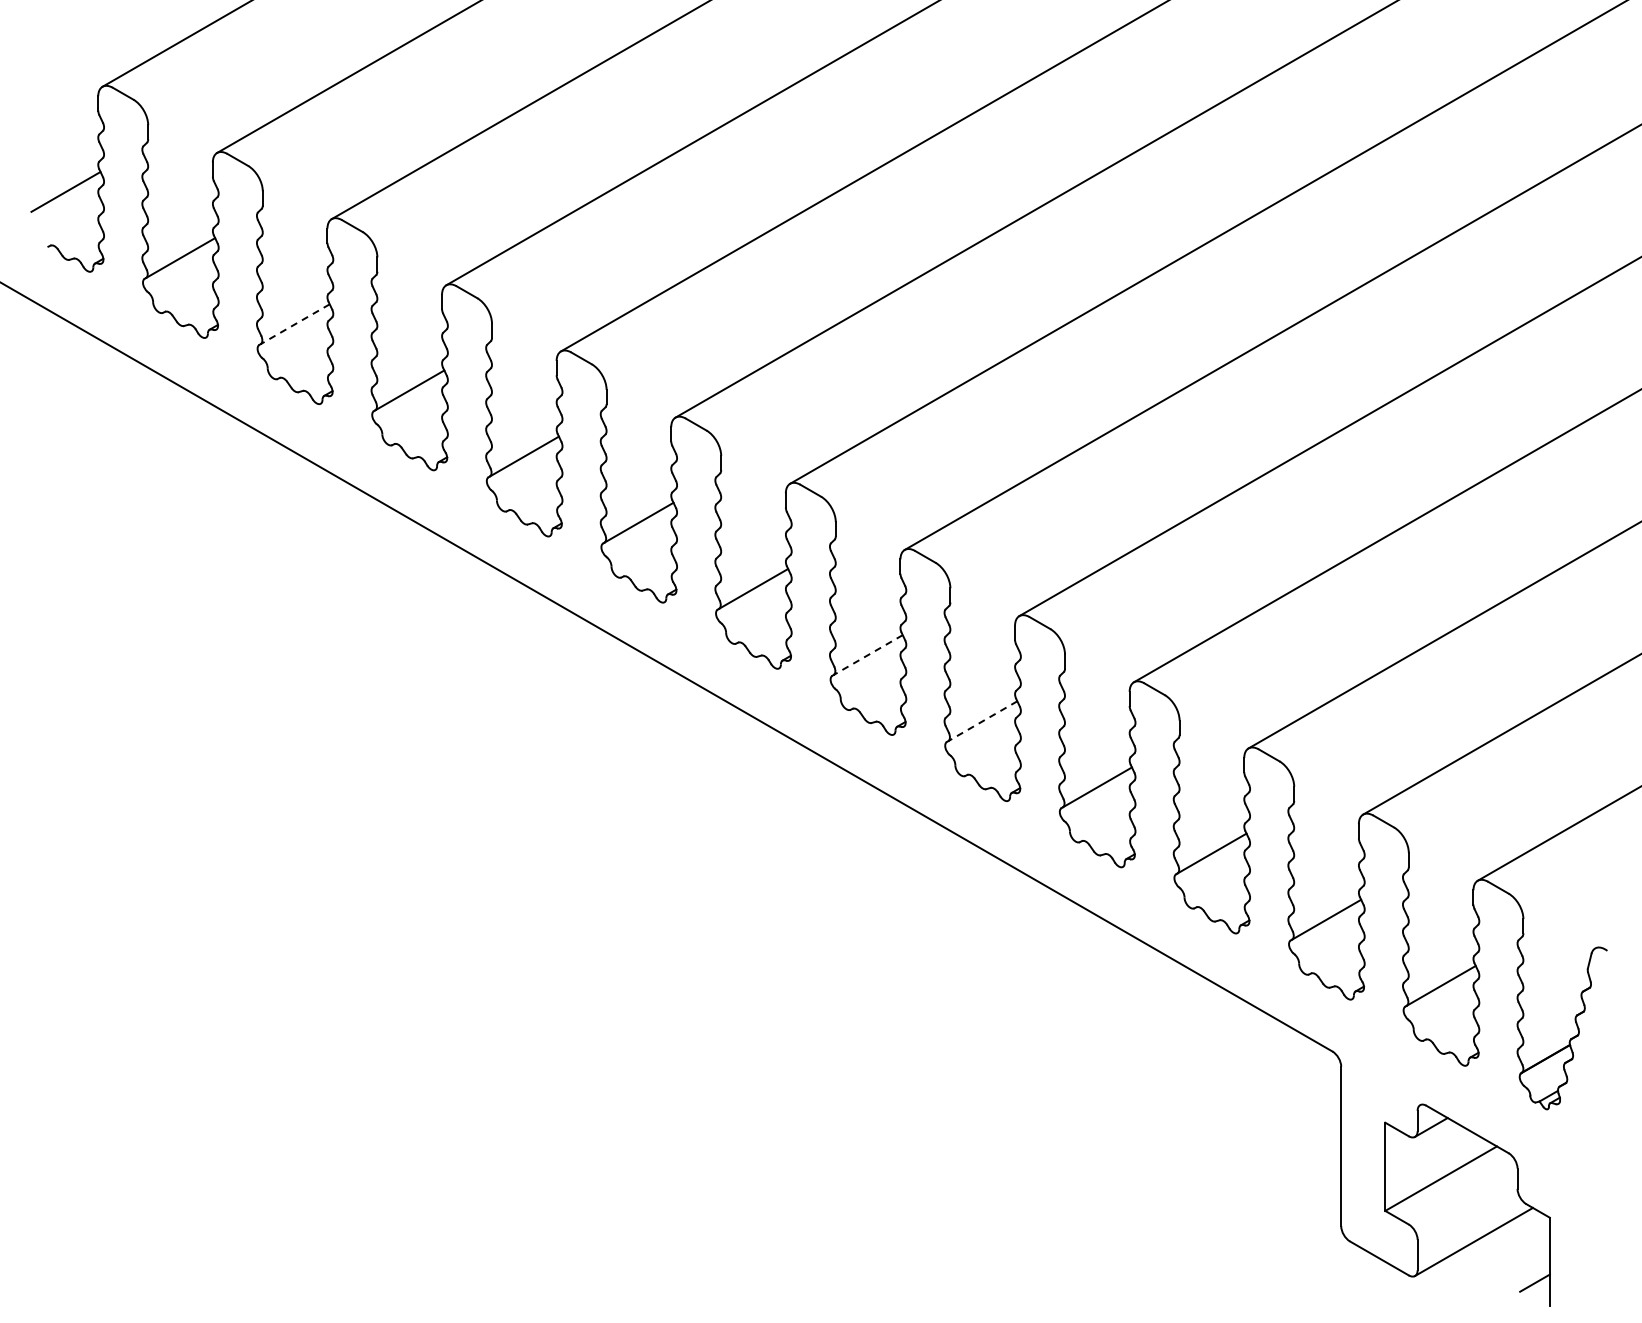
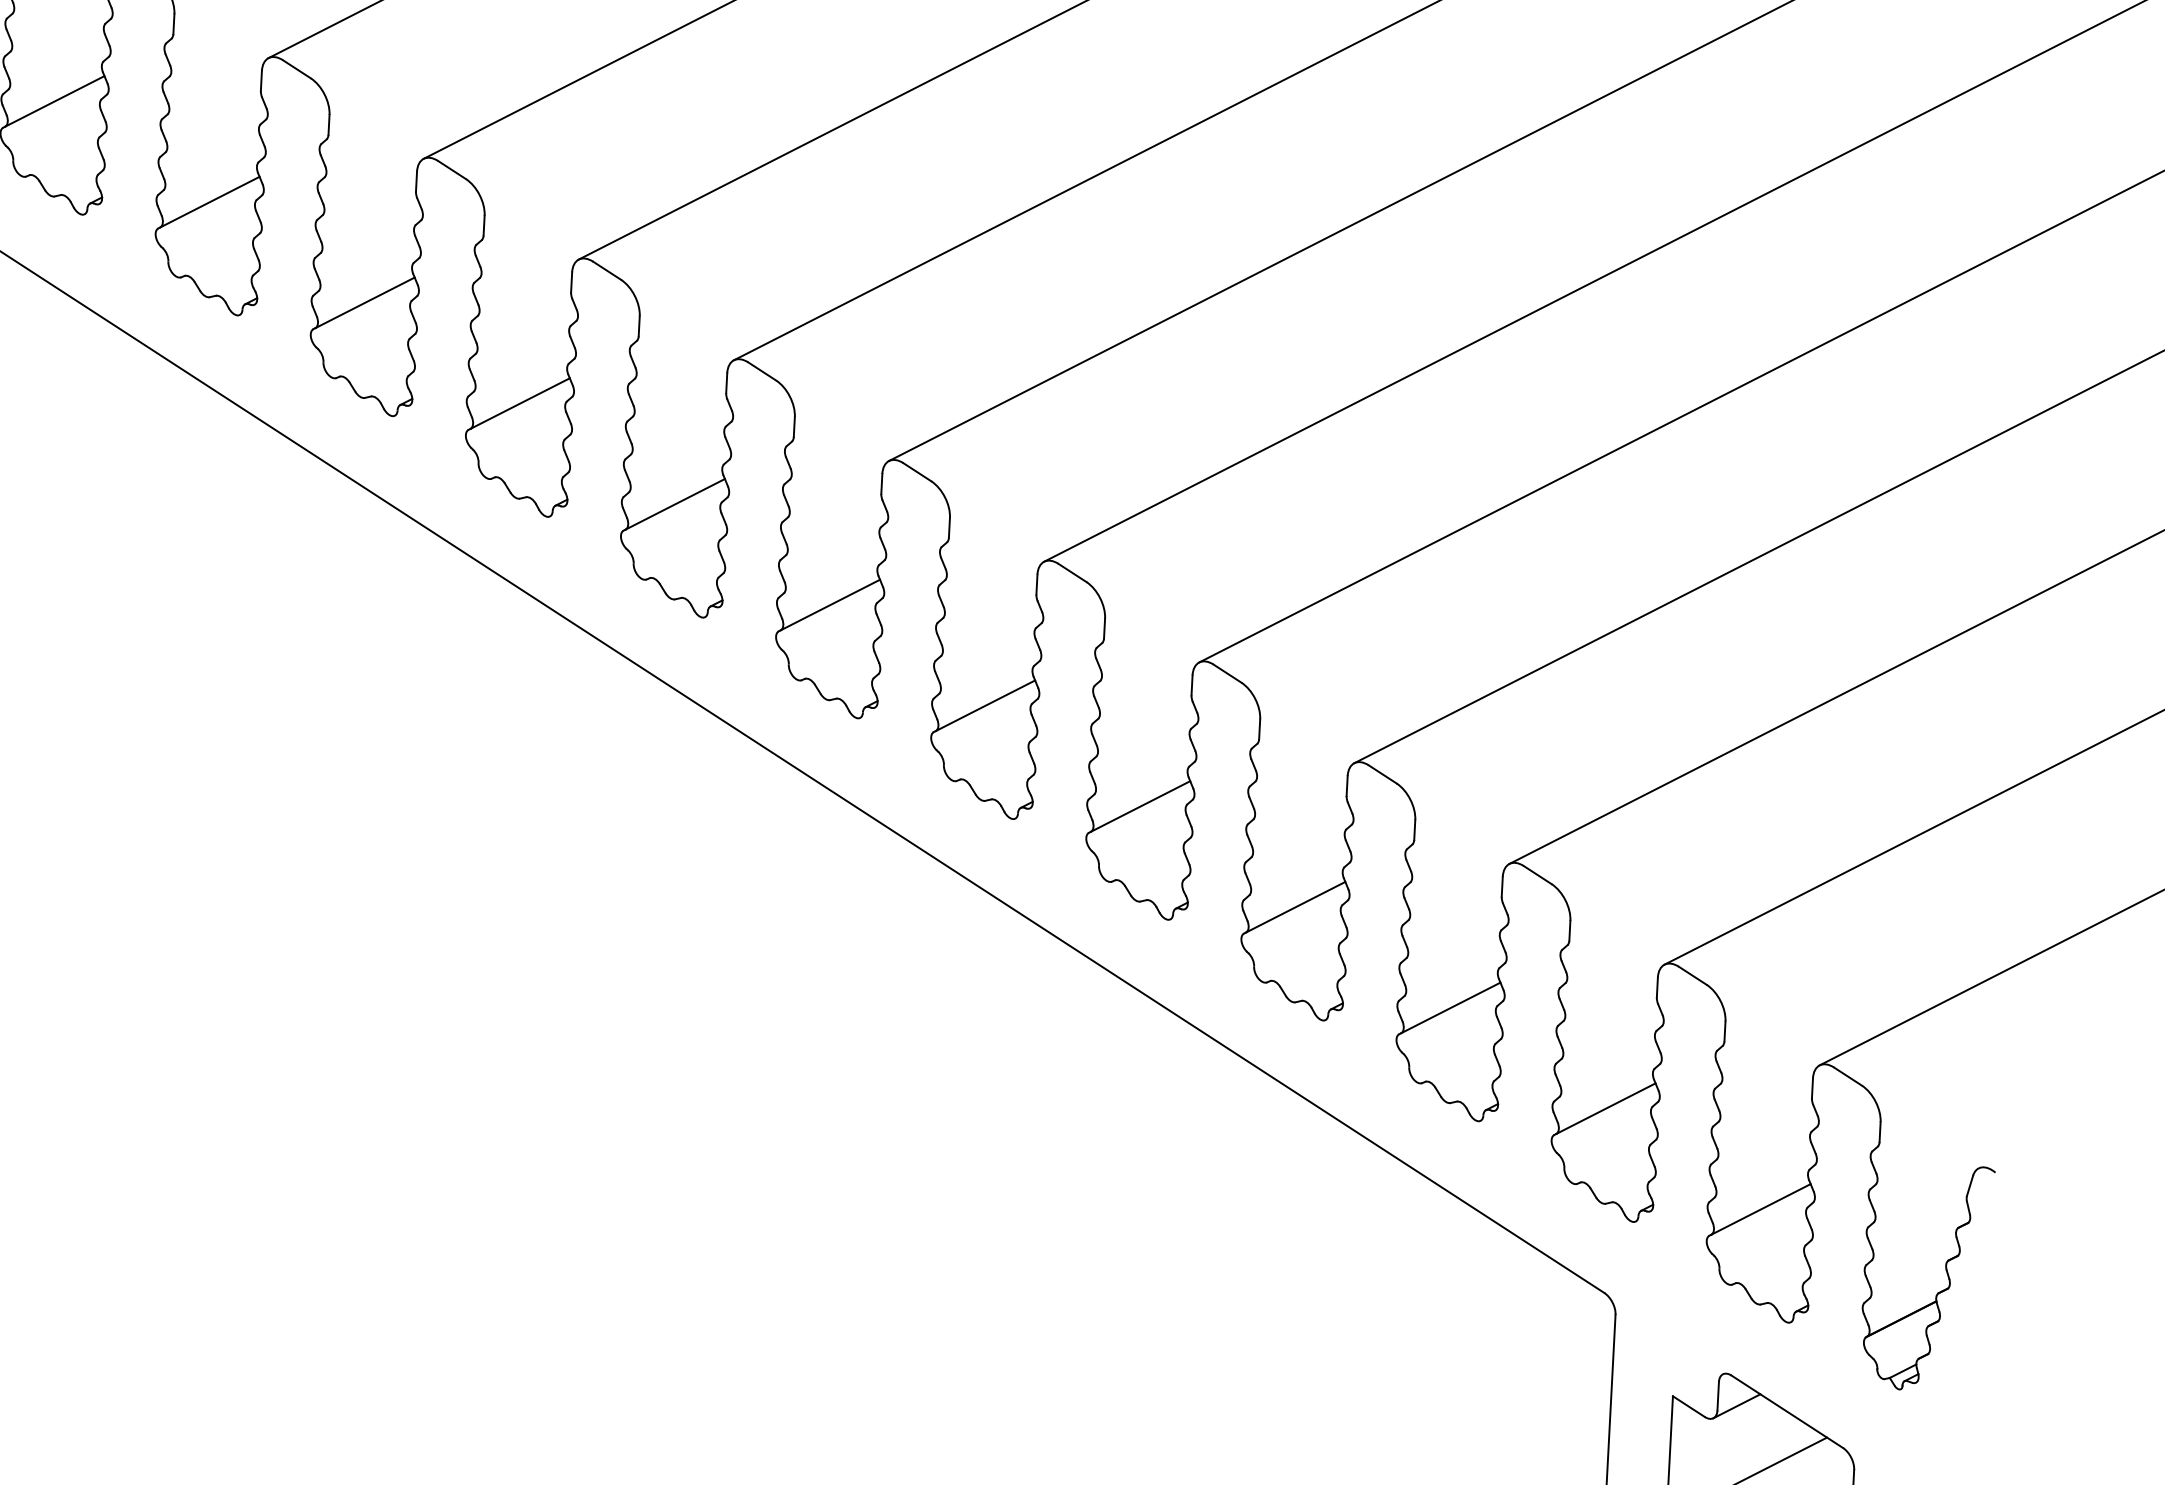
line: (295, 324) -> (210, 202), dashed -> solid
line: (868, 655) -> (985, 706), dashed -> solid
line: (982, 721) -> (1140, 806), dashed -> solid

